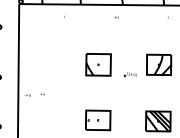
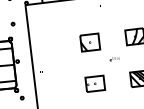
part: (129, 75) -> (114, 59), moved

